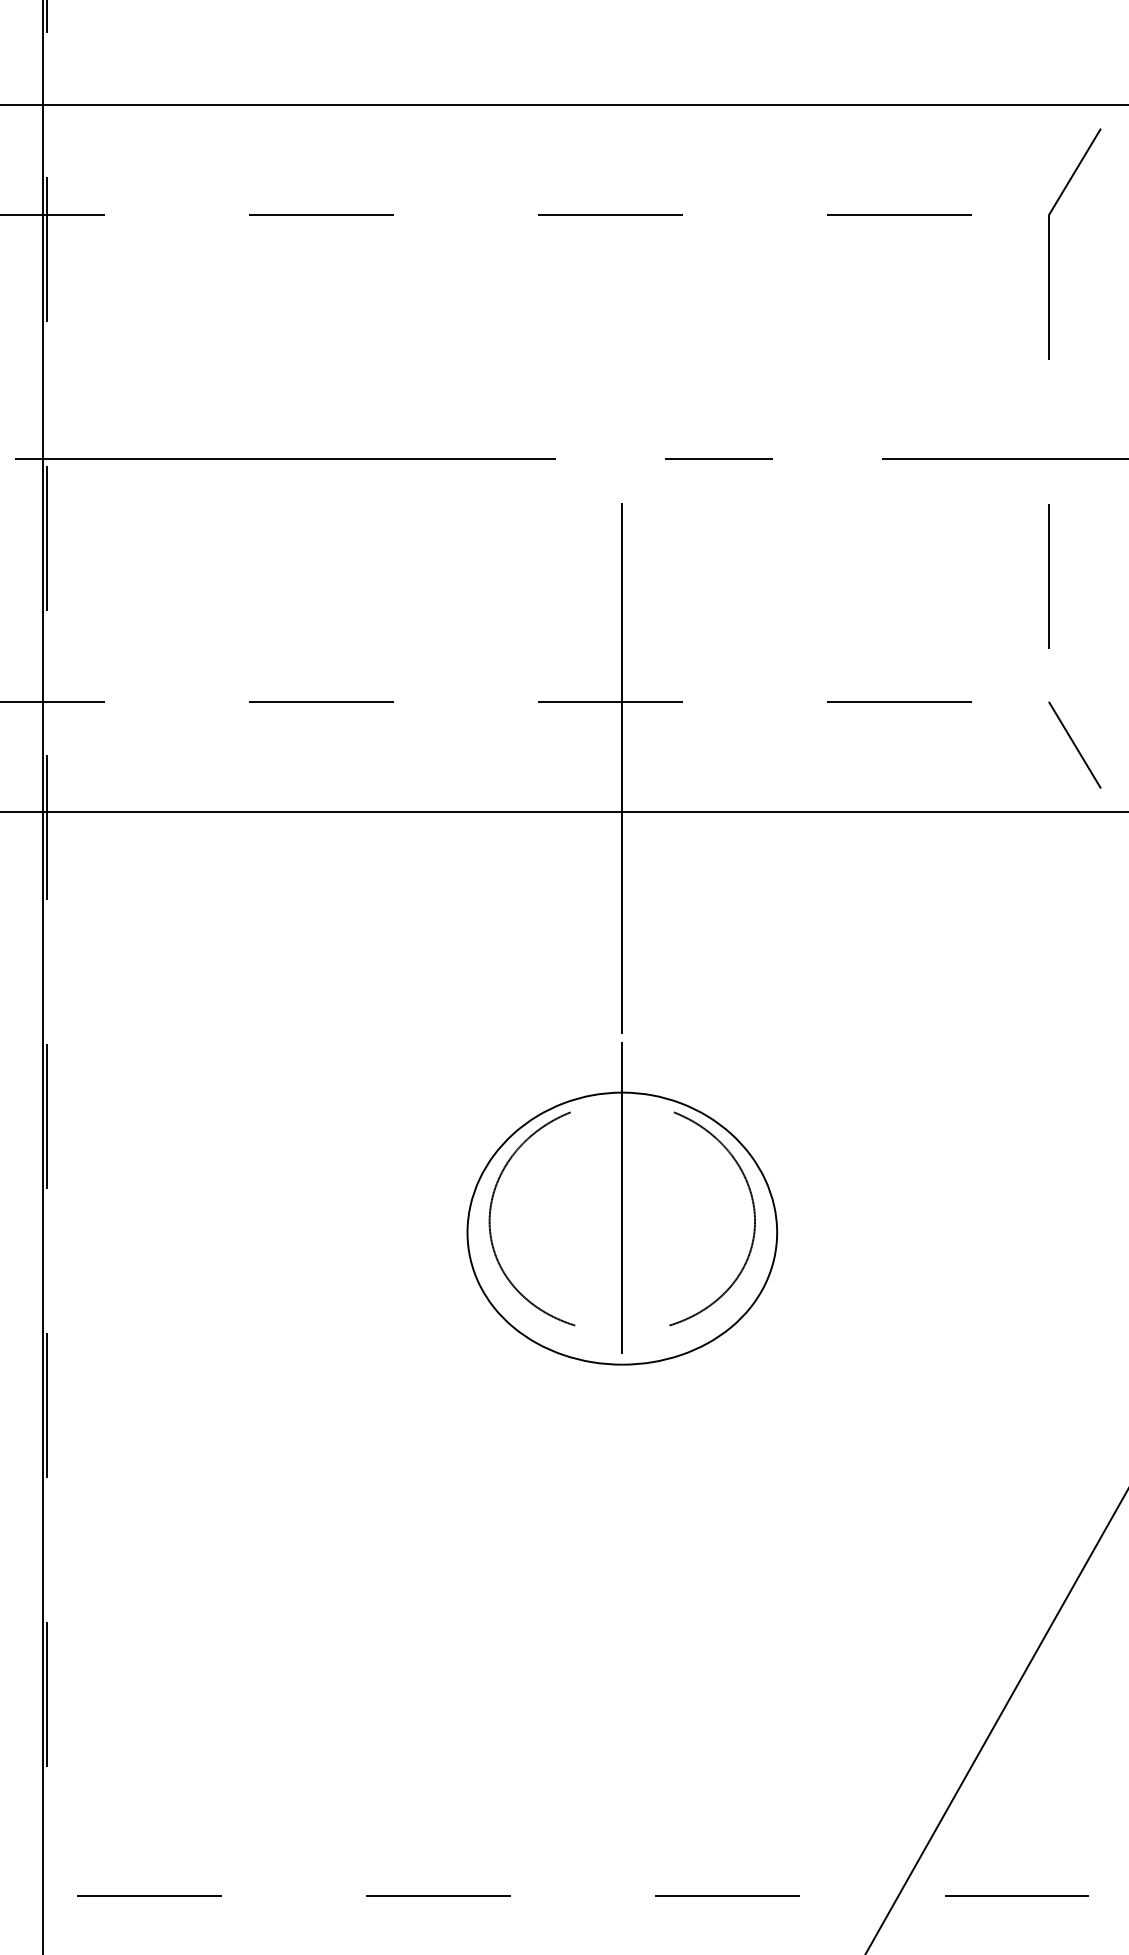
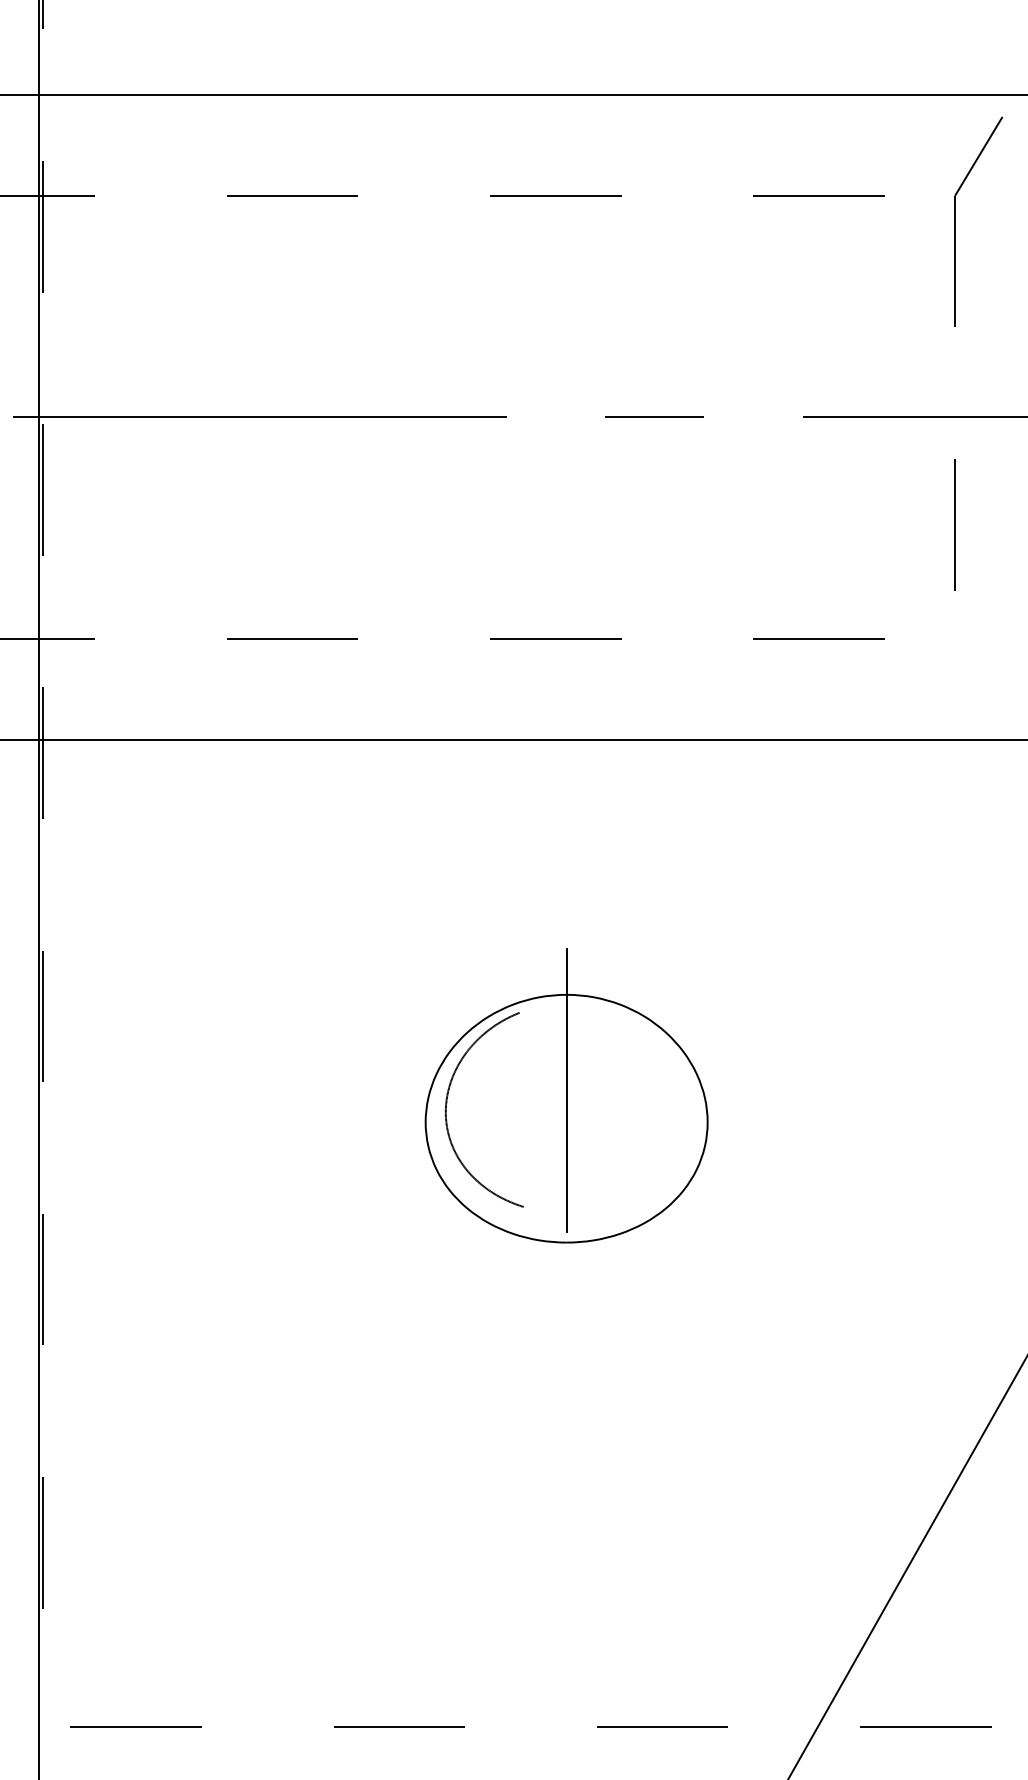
line: (1074, 744) -> (978, 677), removed
line: (622, 768) -> (566, 699), removed
part: (753, 1218) -> (686, 1109), removed

